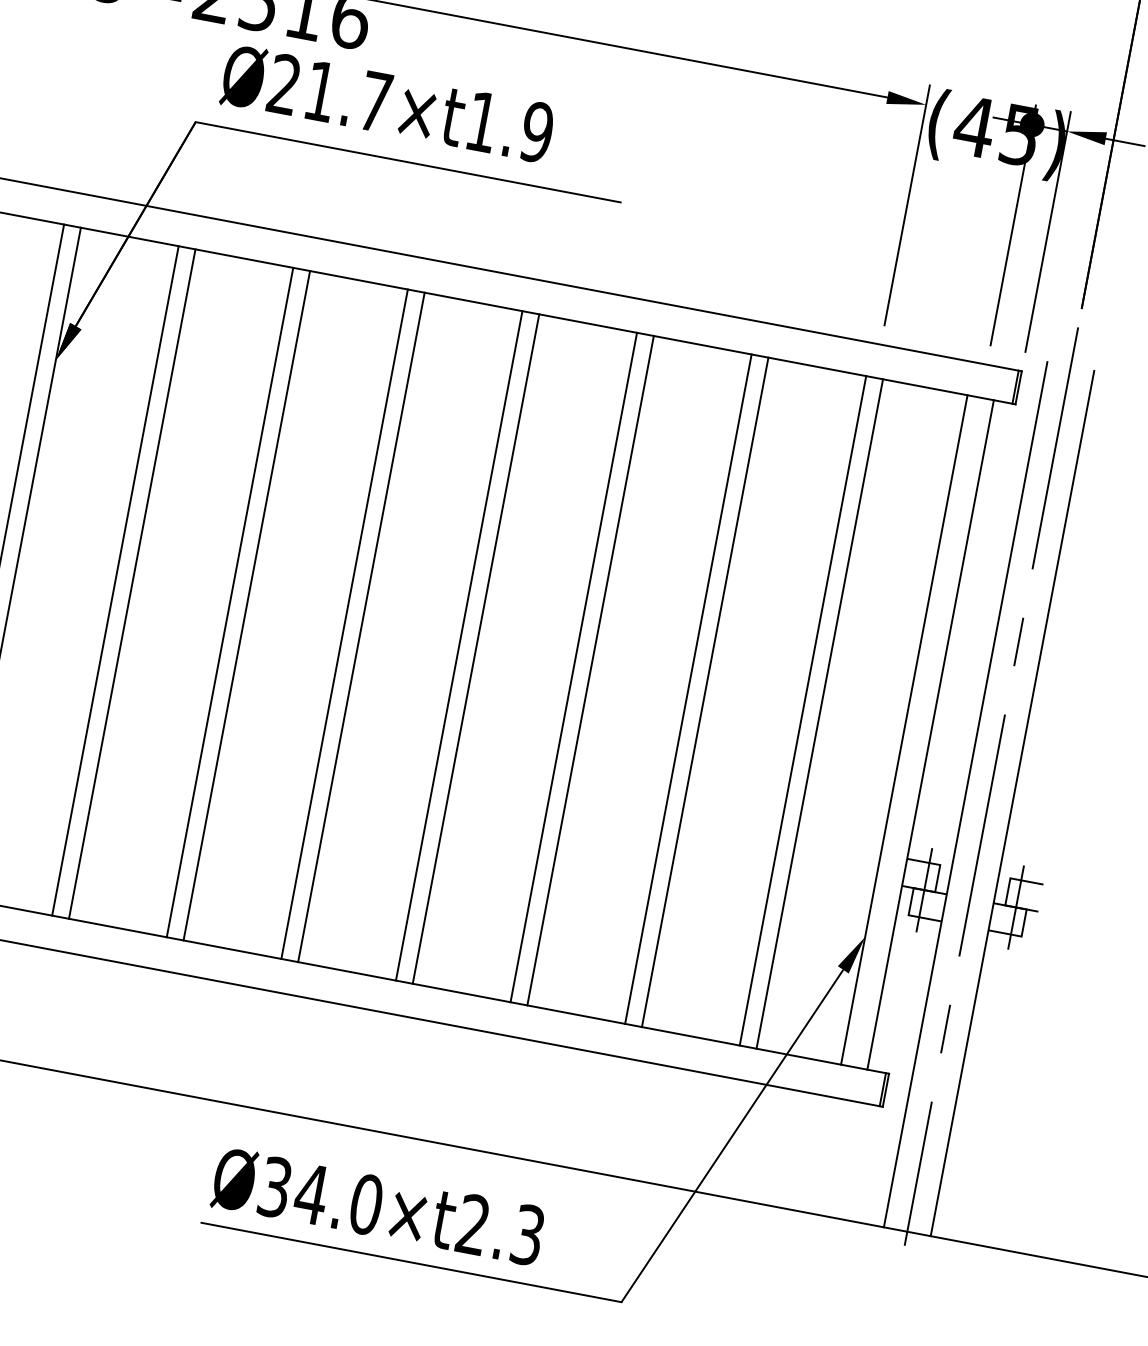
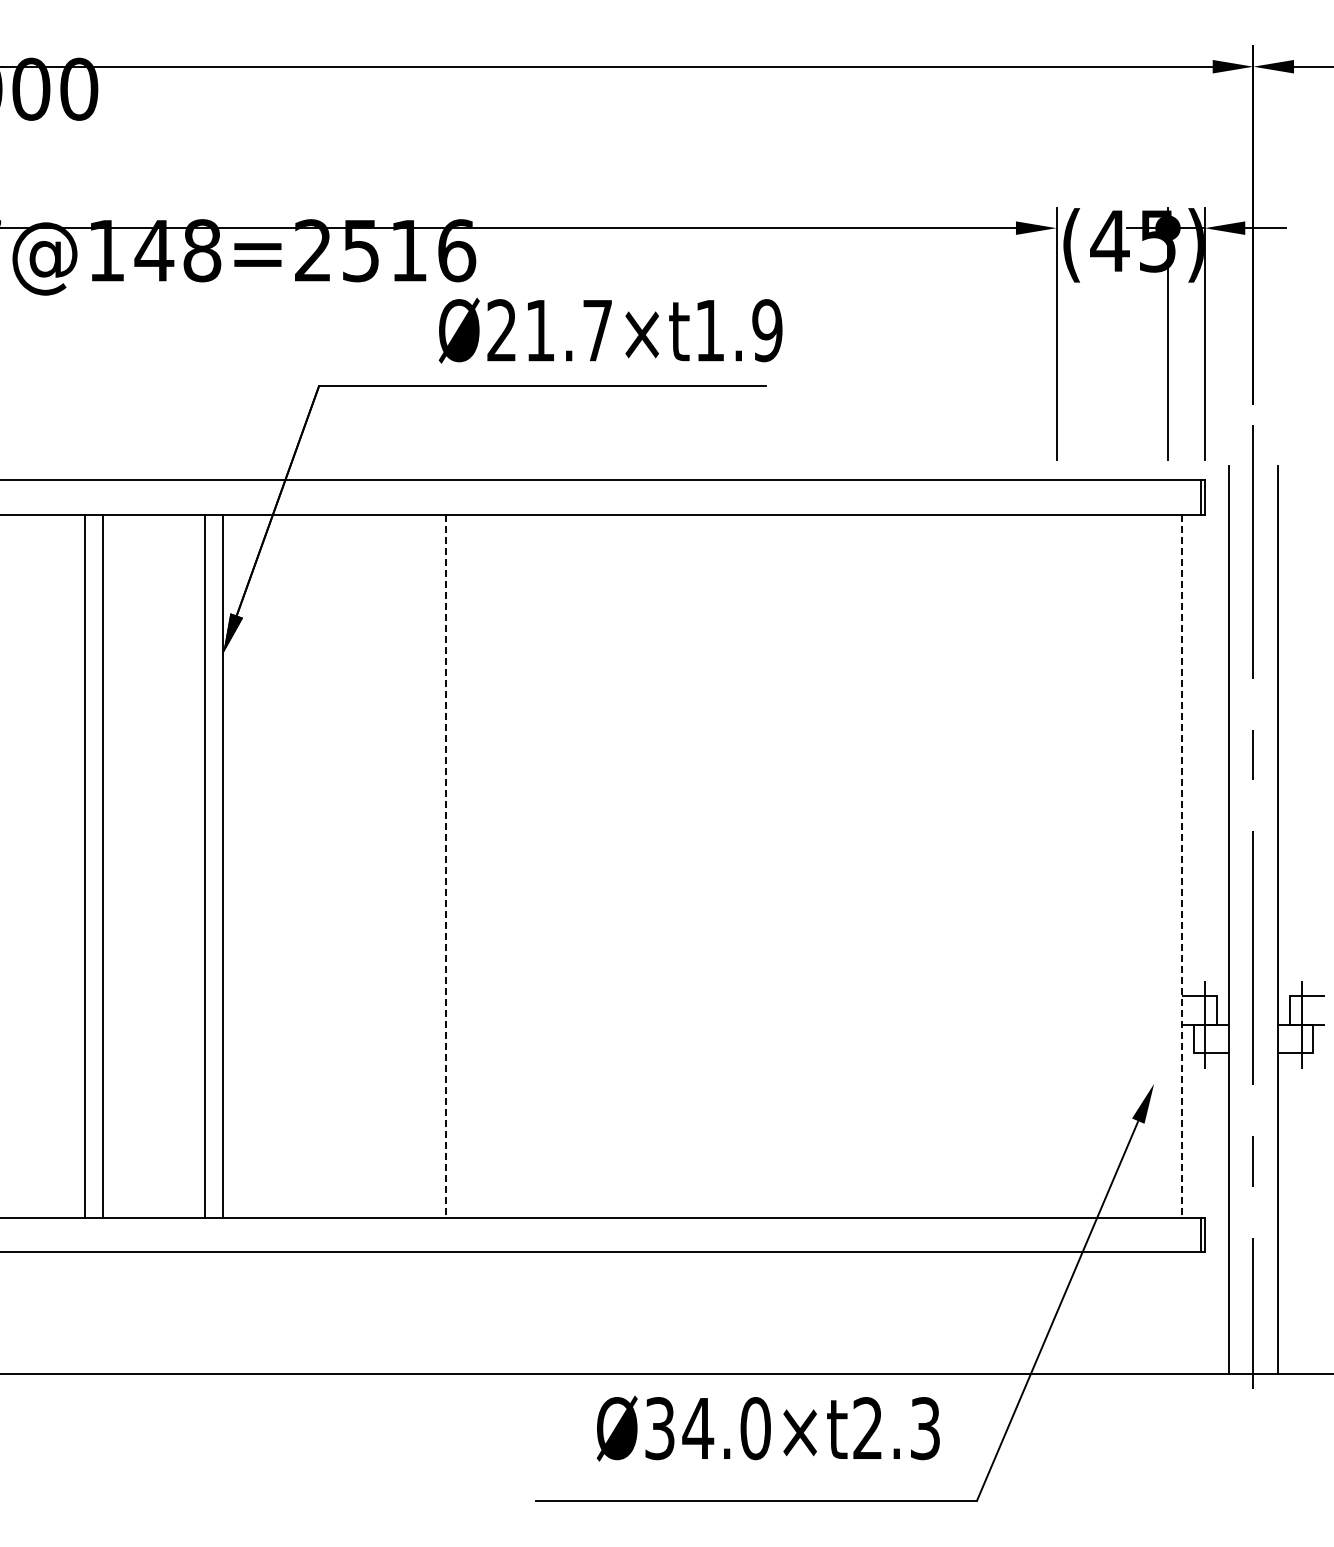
text: (387, 104) -> (610, 330), moved
line: (115, 580) -> (325, 865), removed
line: (132, 583) -> (343, 865), removed
line: (230, 602) -> (446, 866), solid -> dashed
line: (246, 605) -> (463, 865), removed
line: (344, 623) -> (566, 865), removed
line: (361, 626) -> (584, 865), removed
line: (459, 645) -> (686, 865), removed
line: (476, 648) -> (704, 865), removed
line: (574, 666) -> (807, 865), removed
line: (590, 669) -> (824, 865), removed
line: (688, 688) -> (927, 865), removed
line: (705, 691) -> (945, 865), removed
line: (802, 710) -> (1047, 865), removed
line: (819, 713) -> (1065, 865), removed
line: (904, 729) -> (1154, 865), removed
line: (930, 735) -> (1181, 866), solid -> dashed
text: (377, 1206) -> (767, 1428), moved

